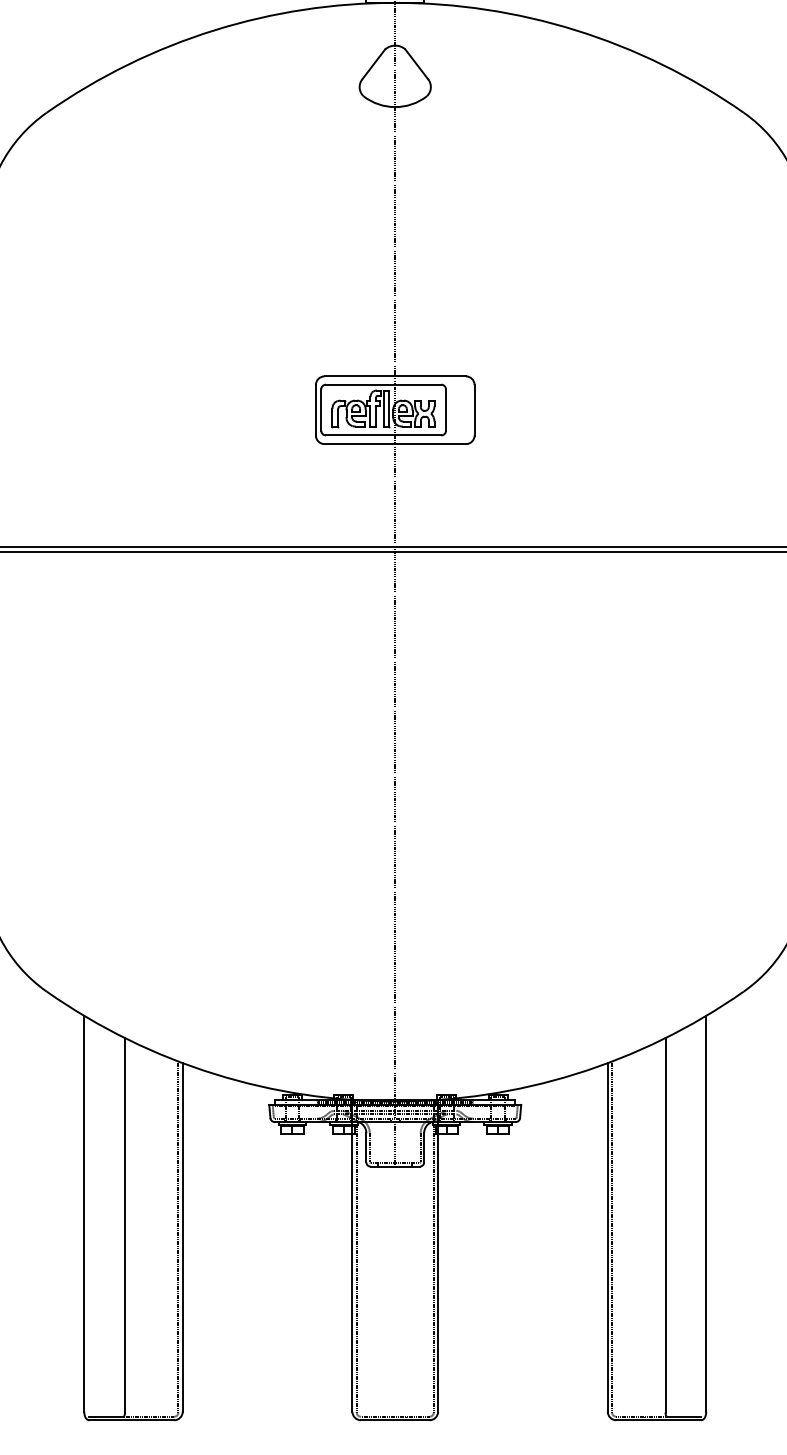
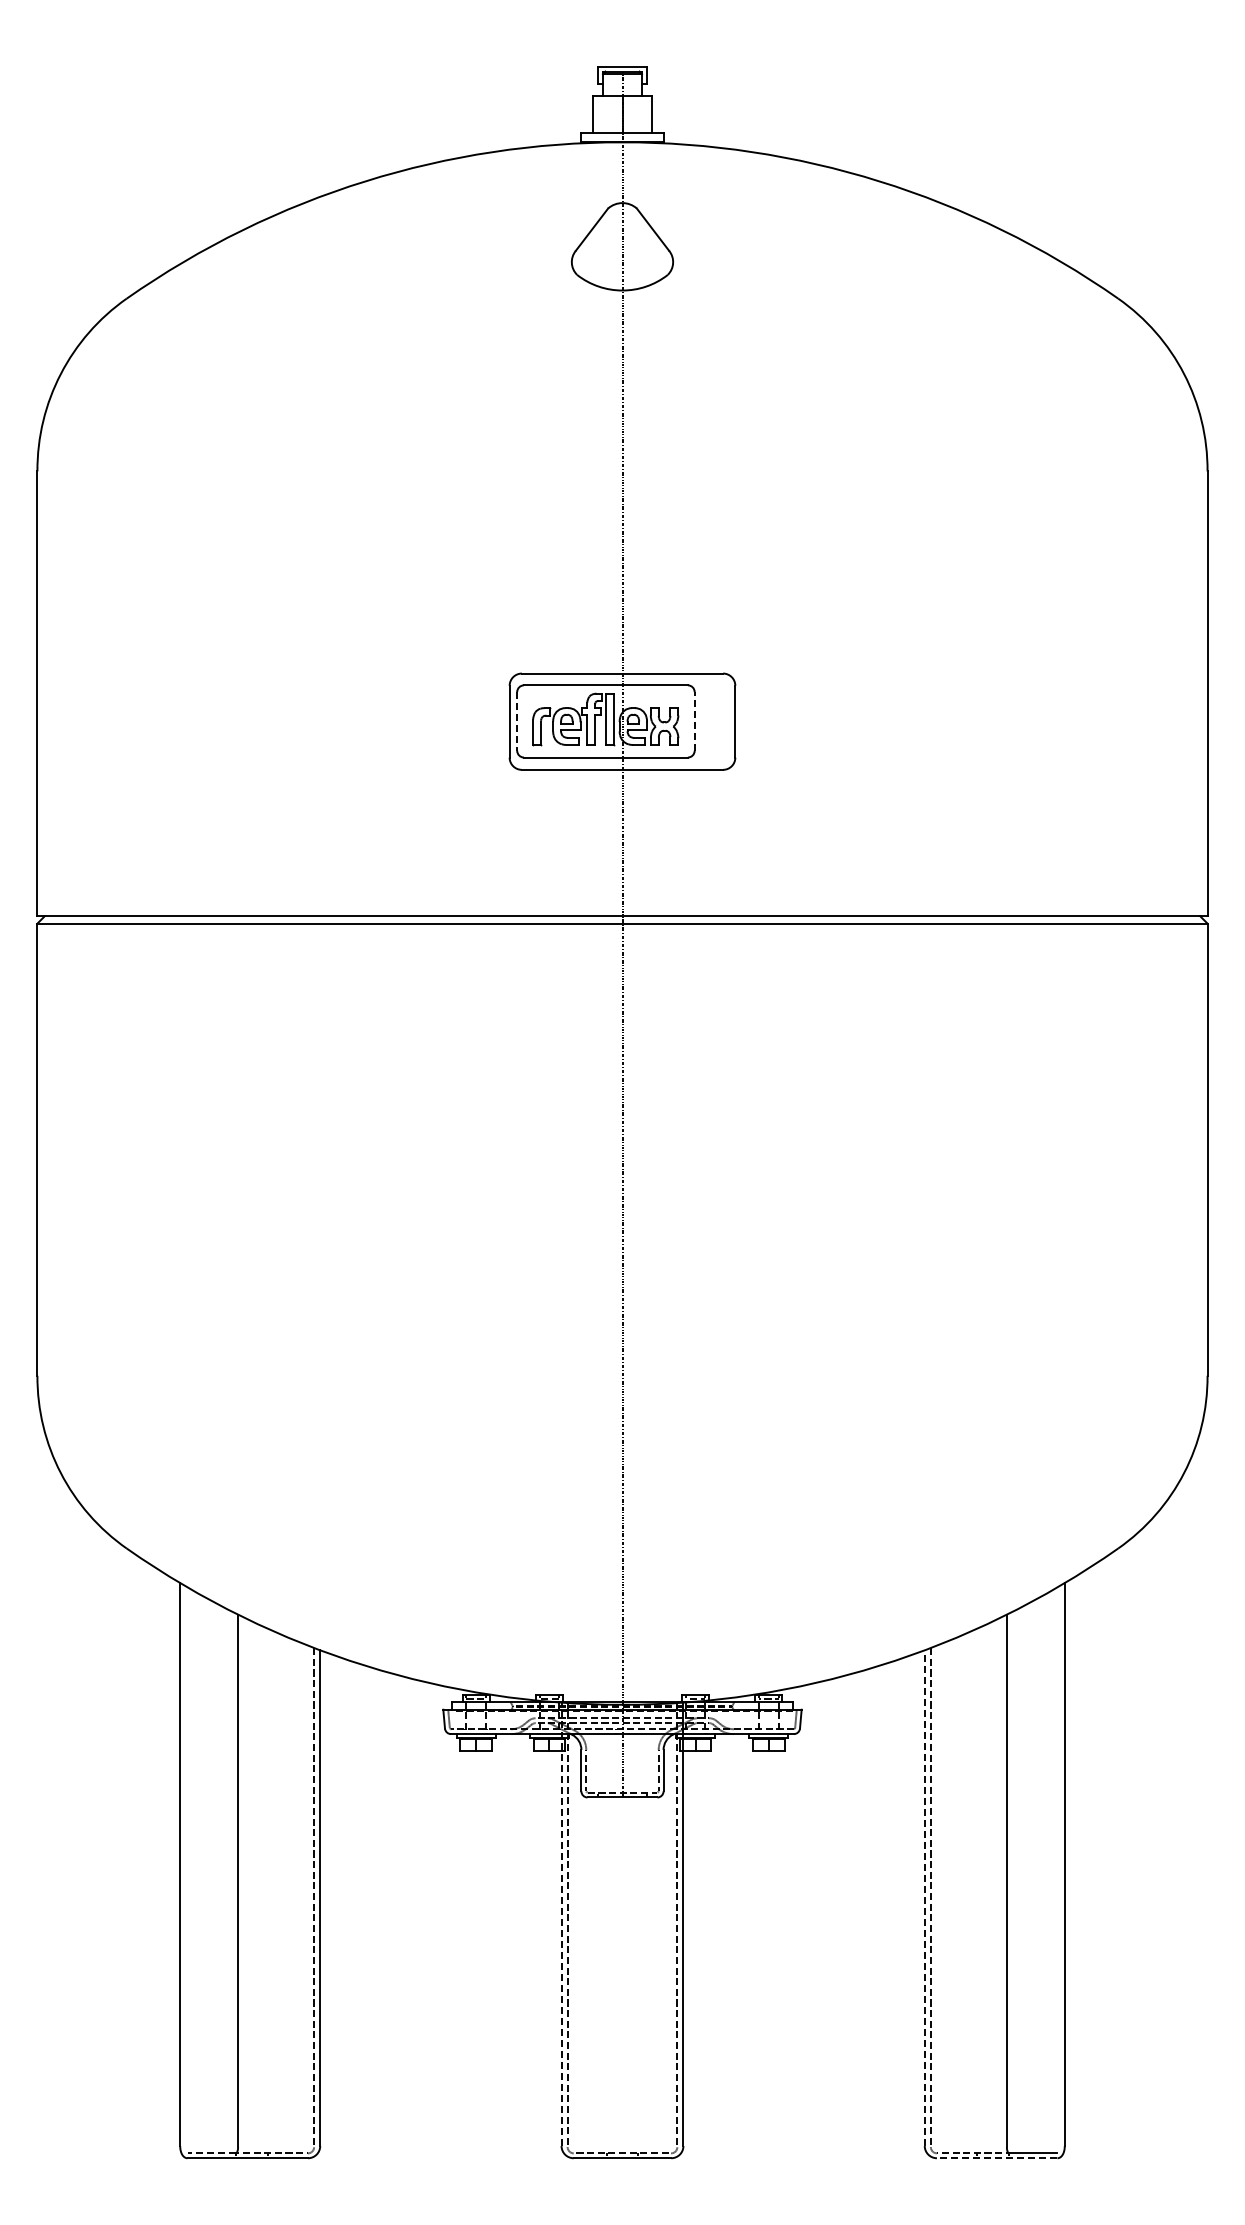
line: (445, 409) -> (694, 720), solid -> dashed
line: (321, 410) -> (517, 721), solid -> dashed
line: (607, 1237) -> (924, 1898), solid -> dashed
line: (352, 1255) -> (561, 1924), solid -> dashed
line: (106, 1416) -> (211, 2153), solid -> dashed
line: (658, 1420) -> (996, 2158), solid -> dashed

